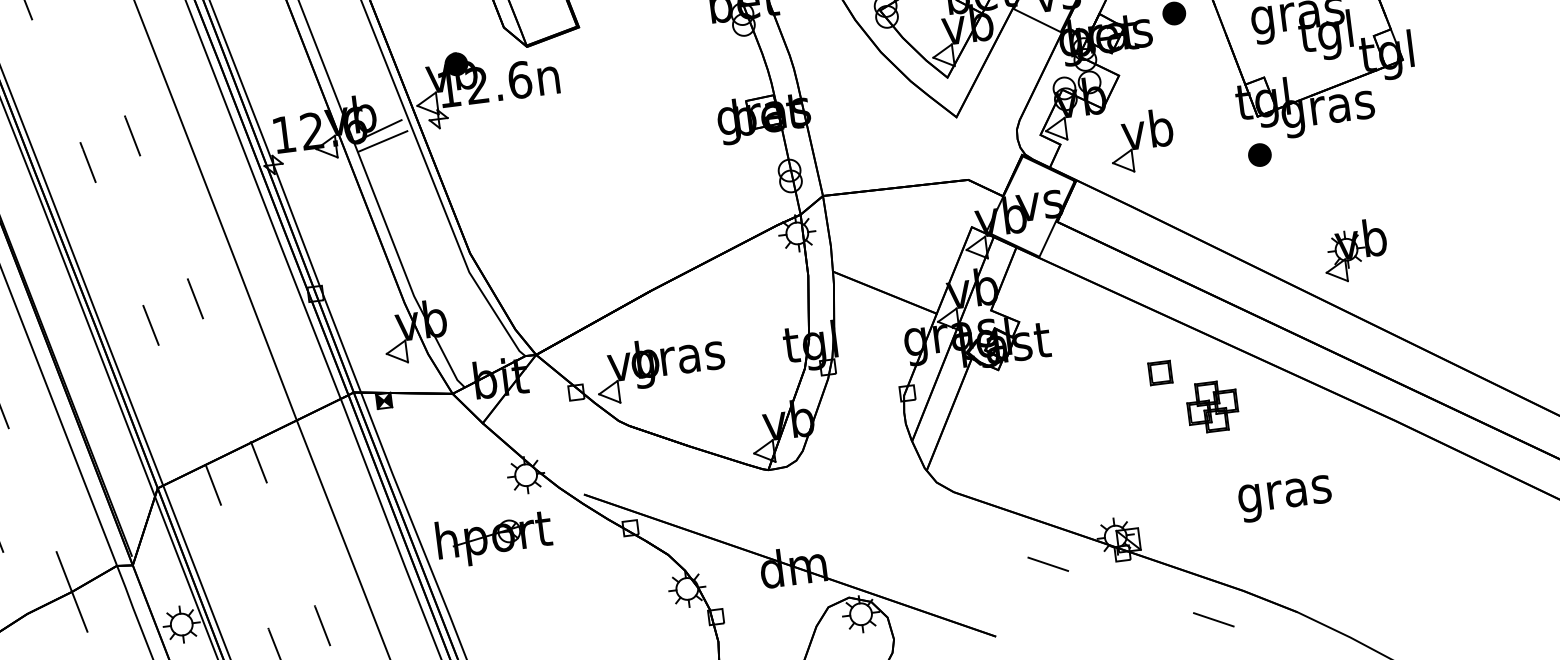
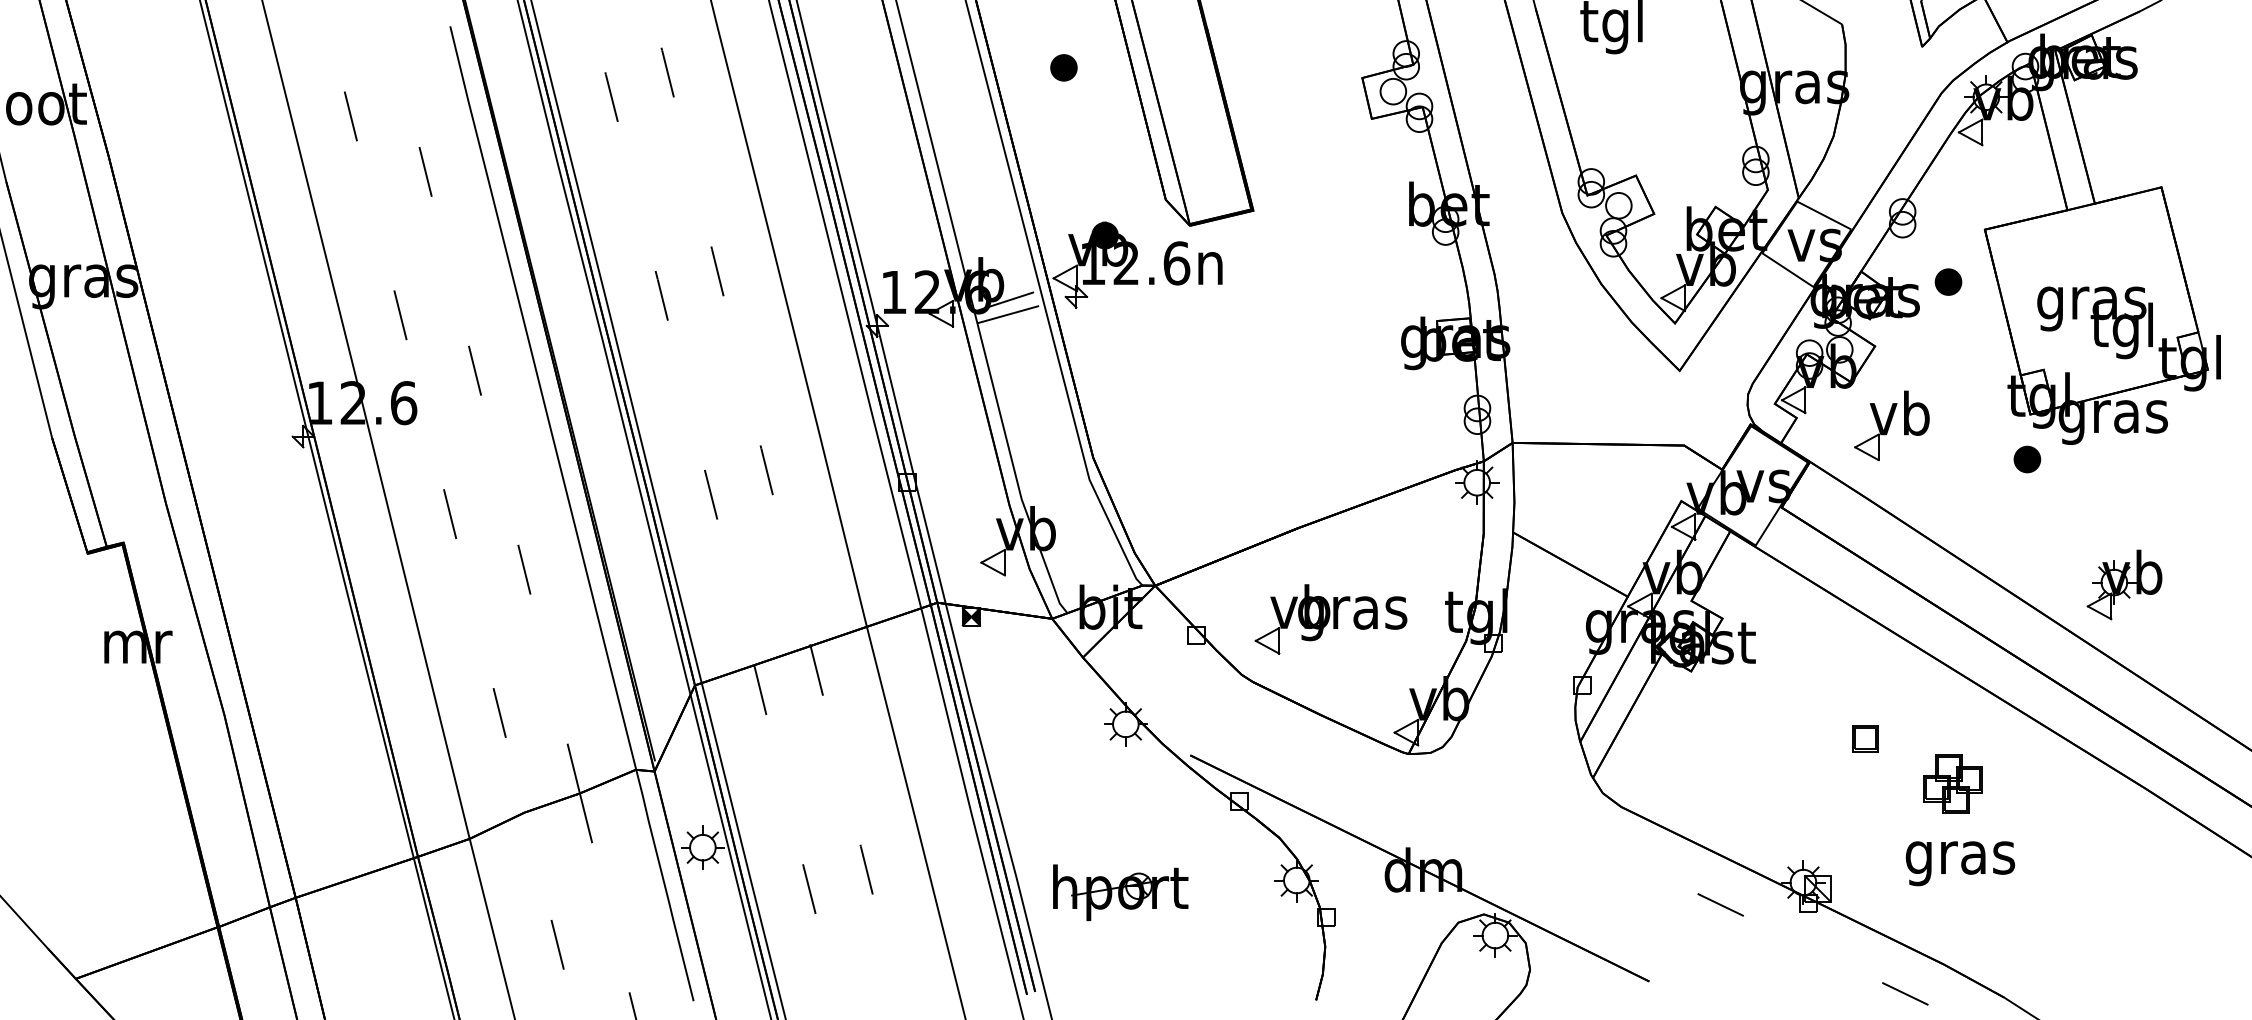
part: (660, 368) -> (1330, 619), moved
part: (1160, 372) -> (1865, 738), moved
part: (1211, 406) -> (1952, 783), moved
text: (1285, 498) -> (1960, 863), moved
part: (494, 538) -> (1120, 892), moved

